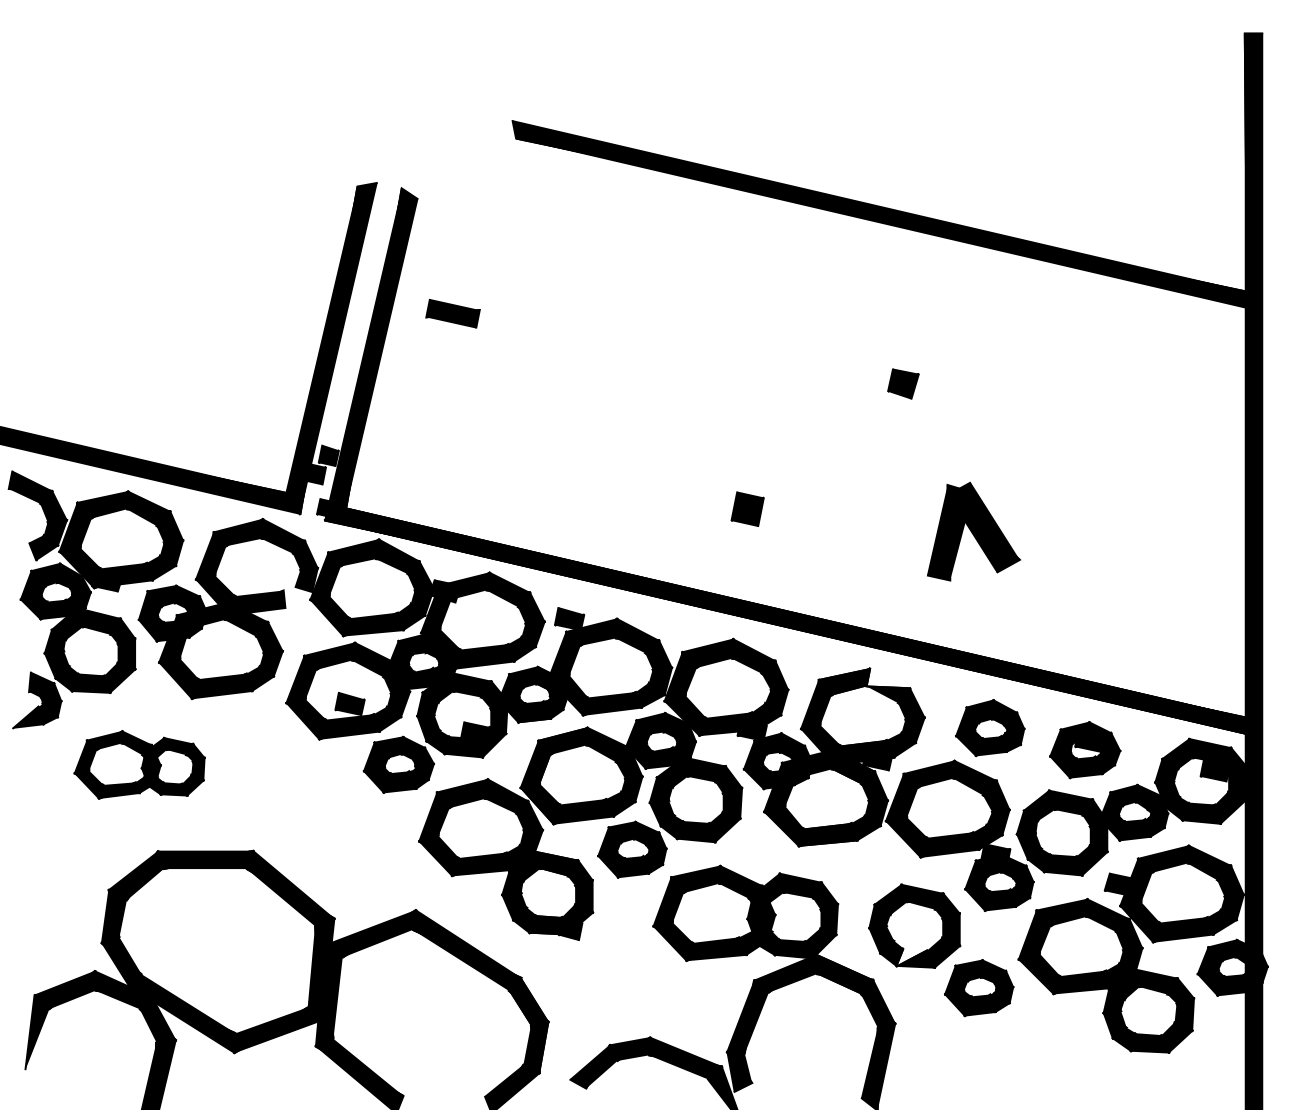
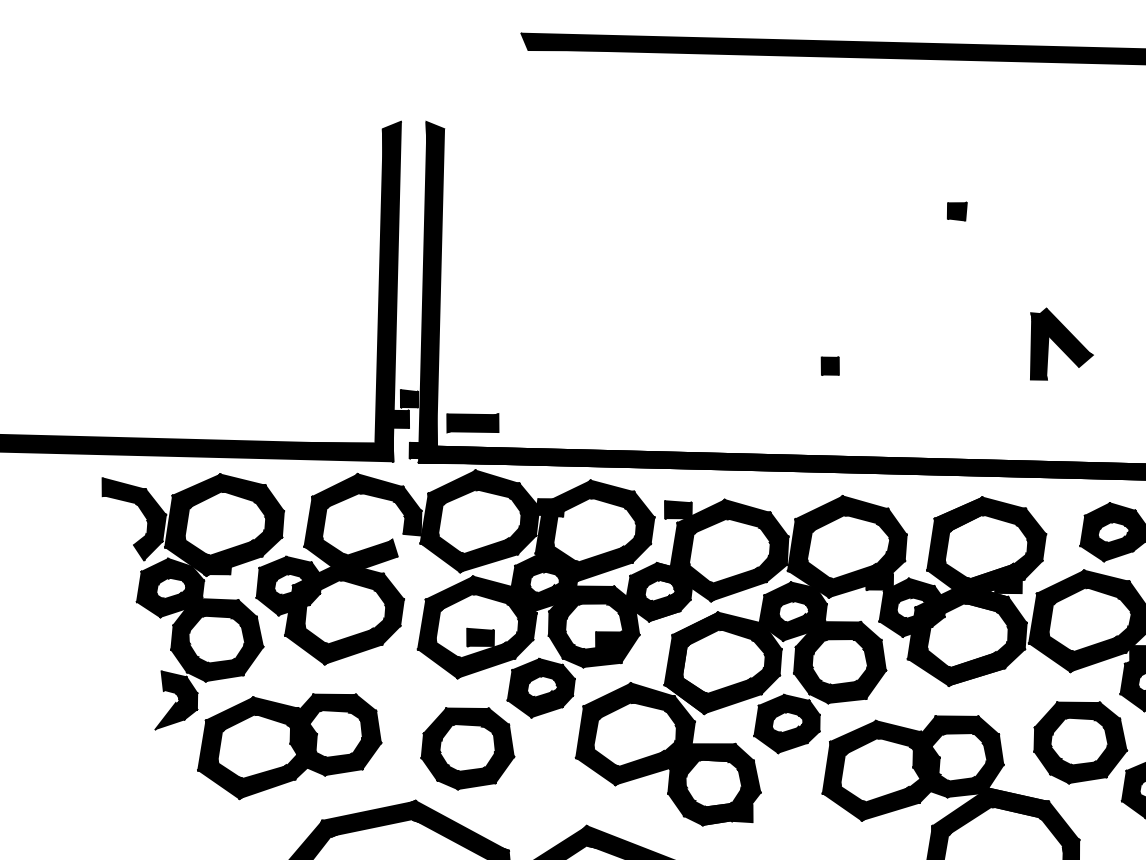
part: (452, 313) -> (472, 423), moved
part: (903, 383) -> (957, 211), size x0.71
part: (747, 509) -> (830, 366), size x0.62
part: (973, 531) -> (1056, 342), size x0.71
fill: (888, 677) -> (1002, 502), added
part: (139, 764) -> (286, 739), size x1.43
part: (313, 807) -> (465, 746), added
fill: (911, 957) -> (1081, 771), added

